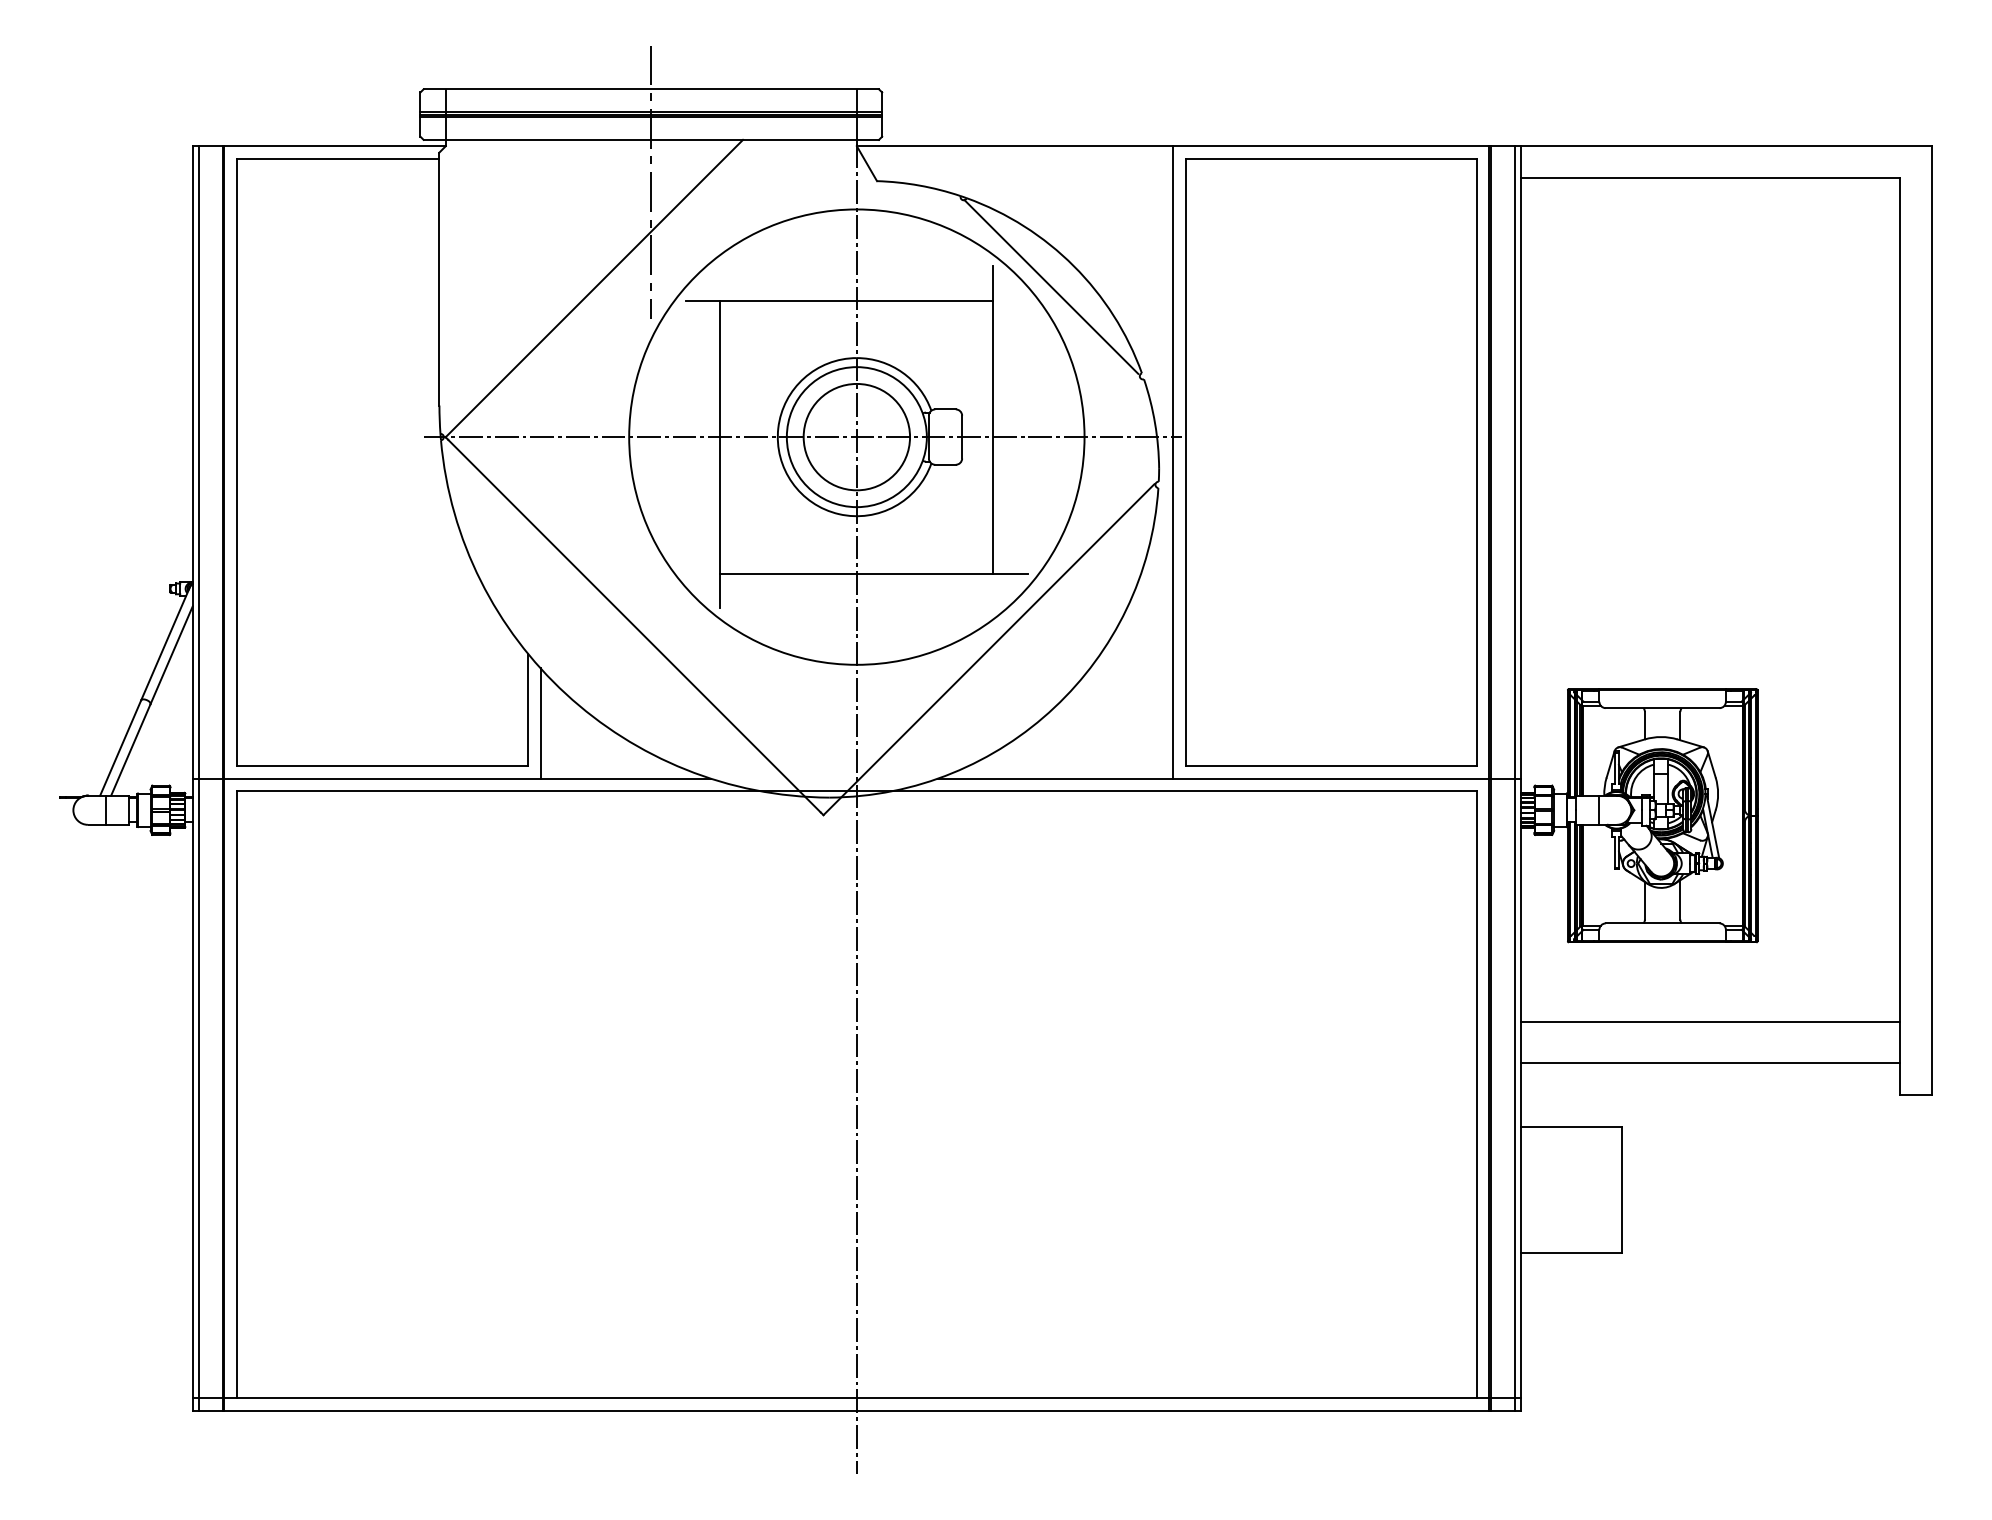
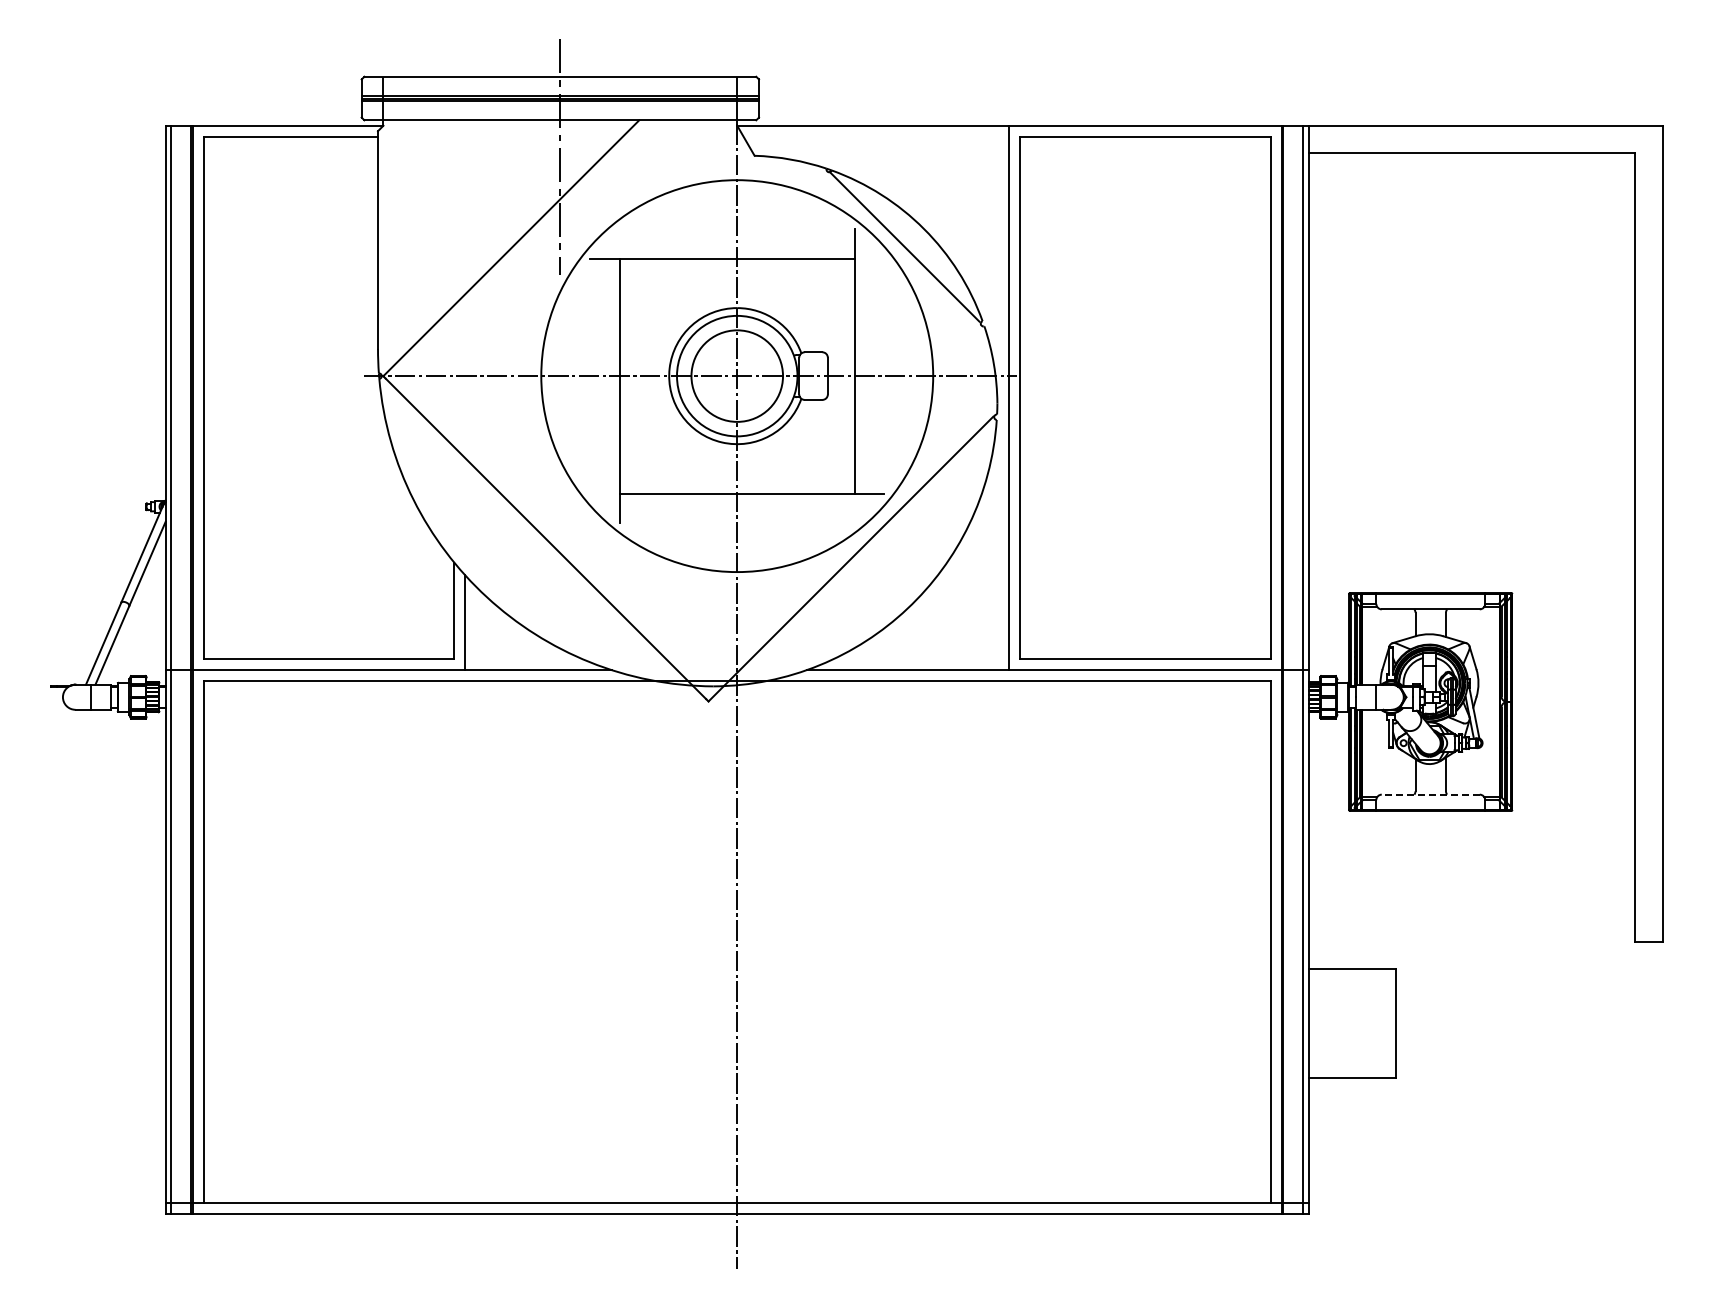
line: (1662, 923) -> (1430, 794), solid -> dashed
line: (1709, 1022) -> (1471, 879), removed
line: (1709, 1063) -> (1471, 915), removed

